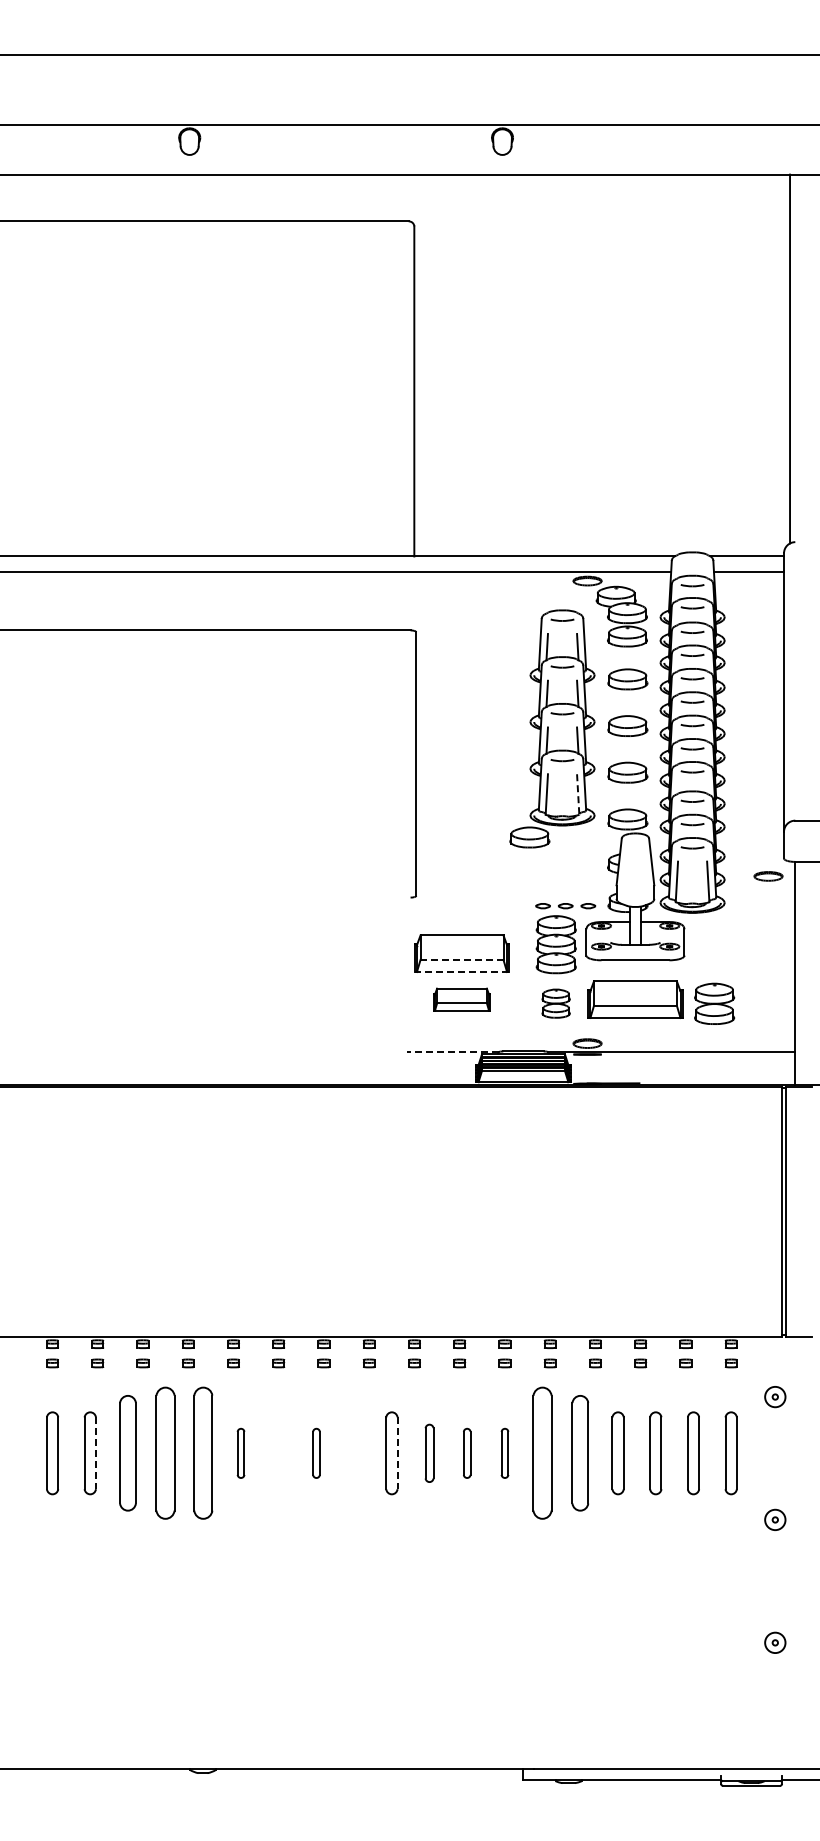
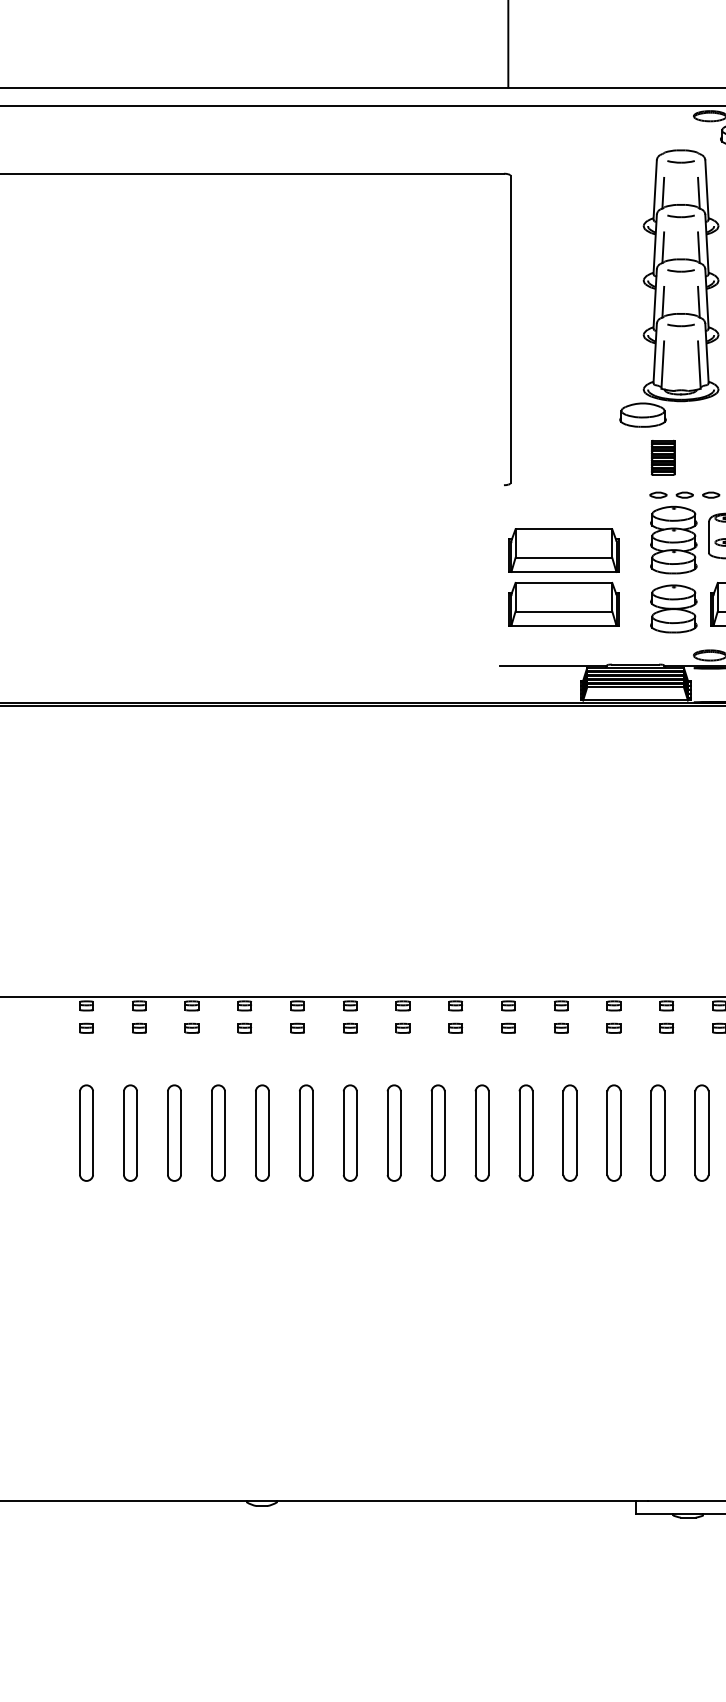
line: (578, 795) -> (699, 366), dashed -> solid
part: (546, 873) -> (662, 457), added
line: (461, 959) -> (563, 557), dashed -> solid
line: (461, 971) -> (563, 571), dashed -> solid
part: (461, 999) -> (563, 604), size x1.67
part: (555, 1003) -> (672, 608), size x1.43
line: (452, 1052) -> (552, 665), dashed -> solid
line: (95, 1453) -> (136, 1133), dashed -> solid
part: (127, 1453) -> (173, 1133), size x0.71
part: (165, 1453) -> (218, 1133), size x0.62
part: (203, 1453) -> (262, 1133), size x0.62
part: (240, 1453) -> (305, 1133), size x1.67
part: (278, 1453) -> (349, 1133), added
part: (316, 1453) -> (394, 1133), size x1.67
part: (353, 1453) -> (437, 1133), added
line: (397, 1453) -> (488, 1133), dashed -> solid
part: (429, 1453) -> (526, 1133), size x1.43
part: (466, 1453) -> (569, 1133), size x1.67
part: (504, 1453) -> (613, 1133), size x1.67
part: (542, 1453) -> (657, 1133), size x0.62
part: (580, 1453) -> (702, 1133), size x0.71

